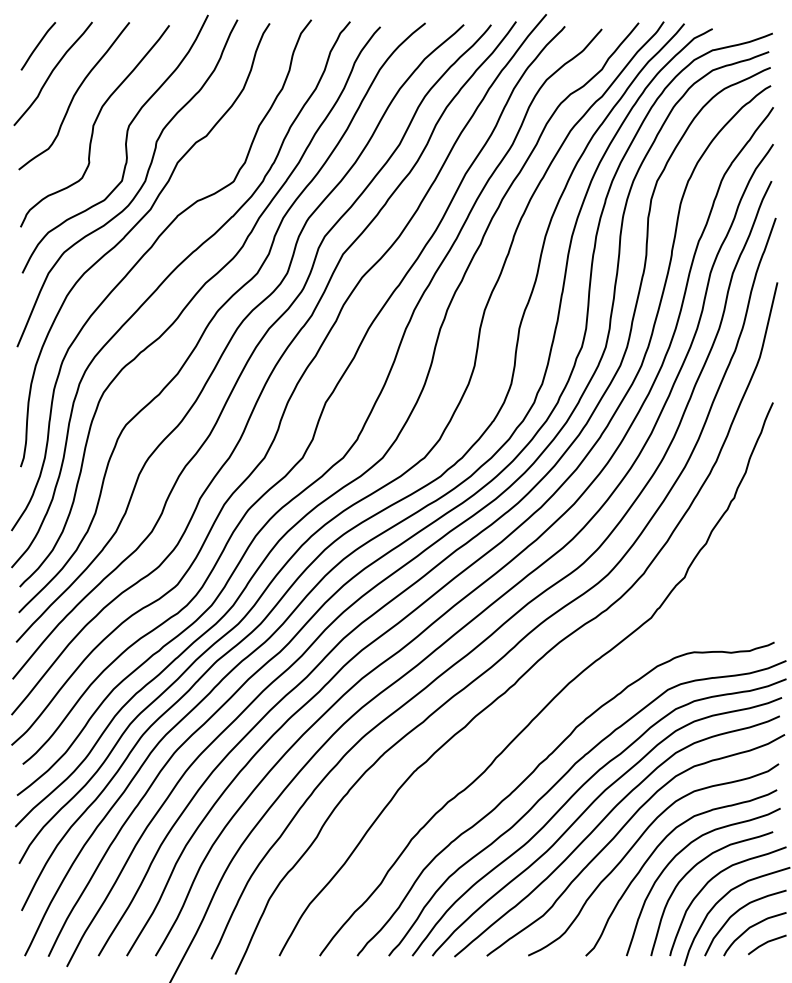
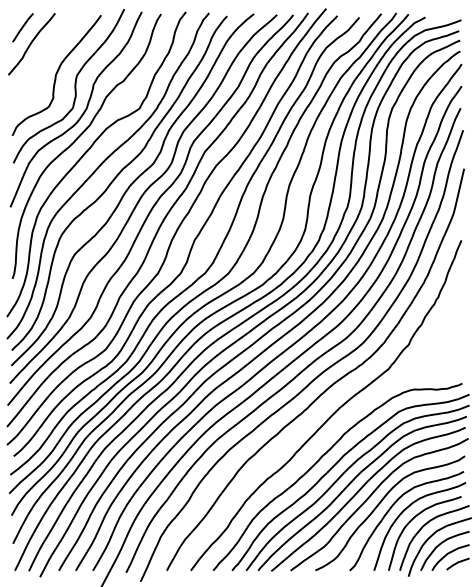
curve: (74, 96) -> (44, 57), removed

